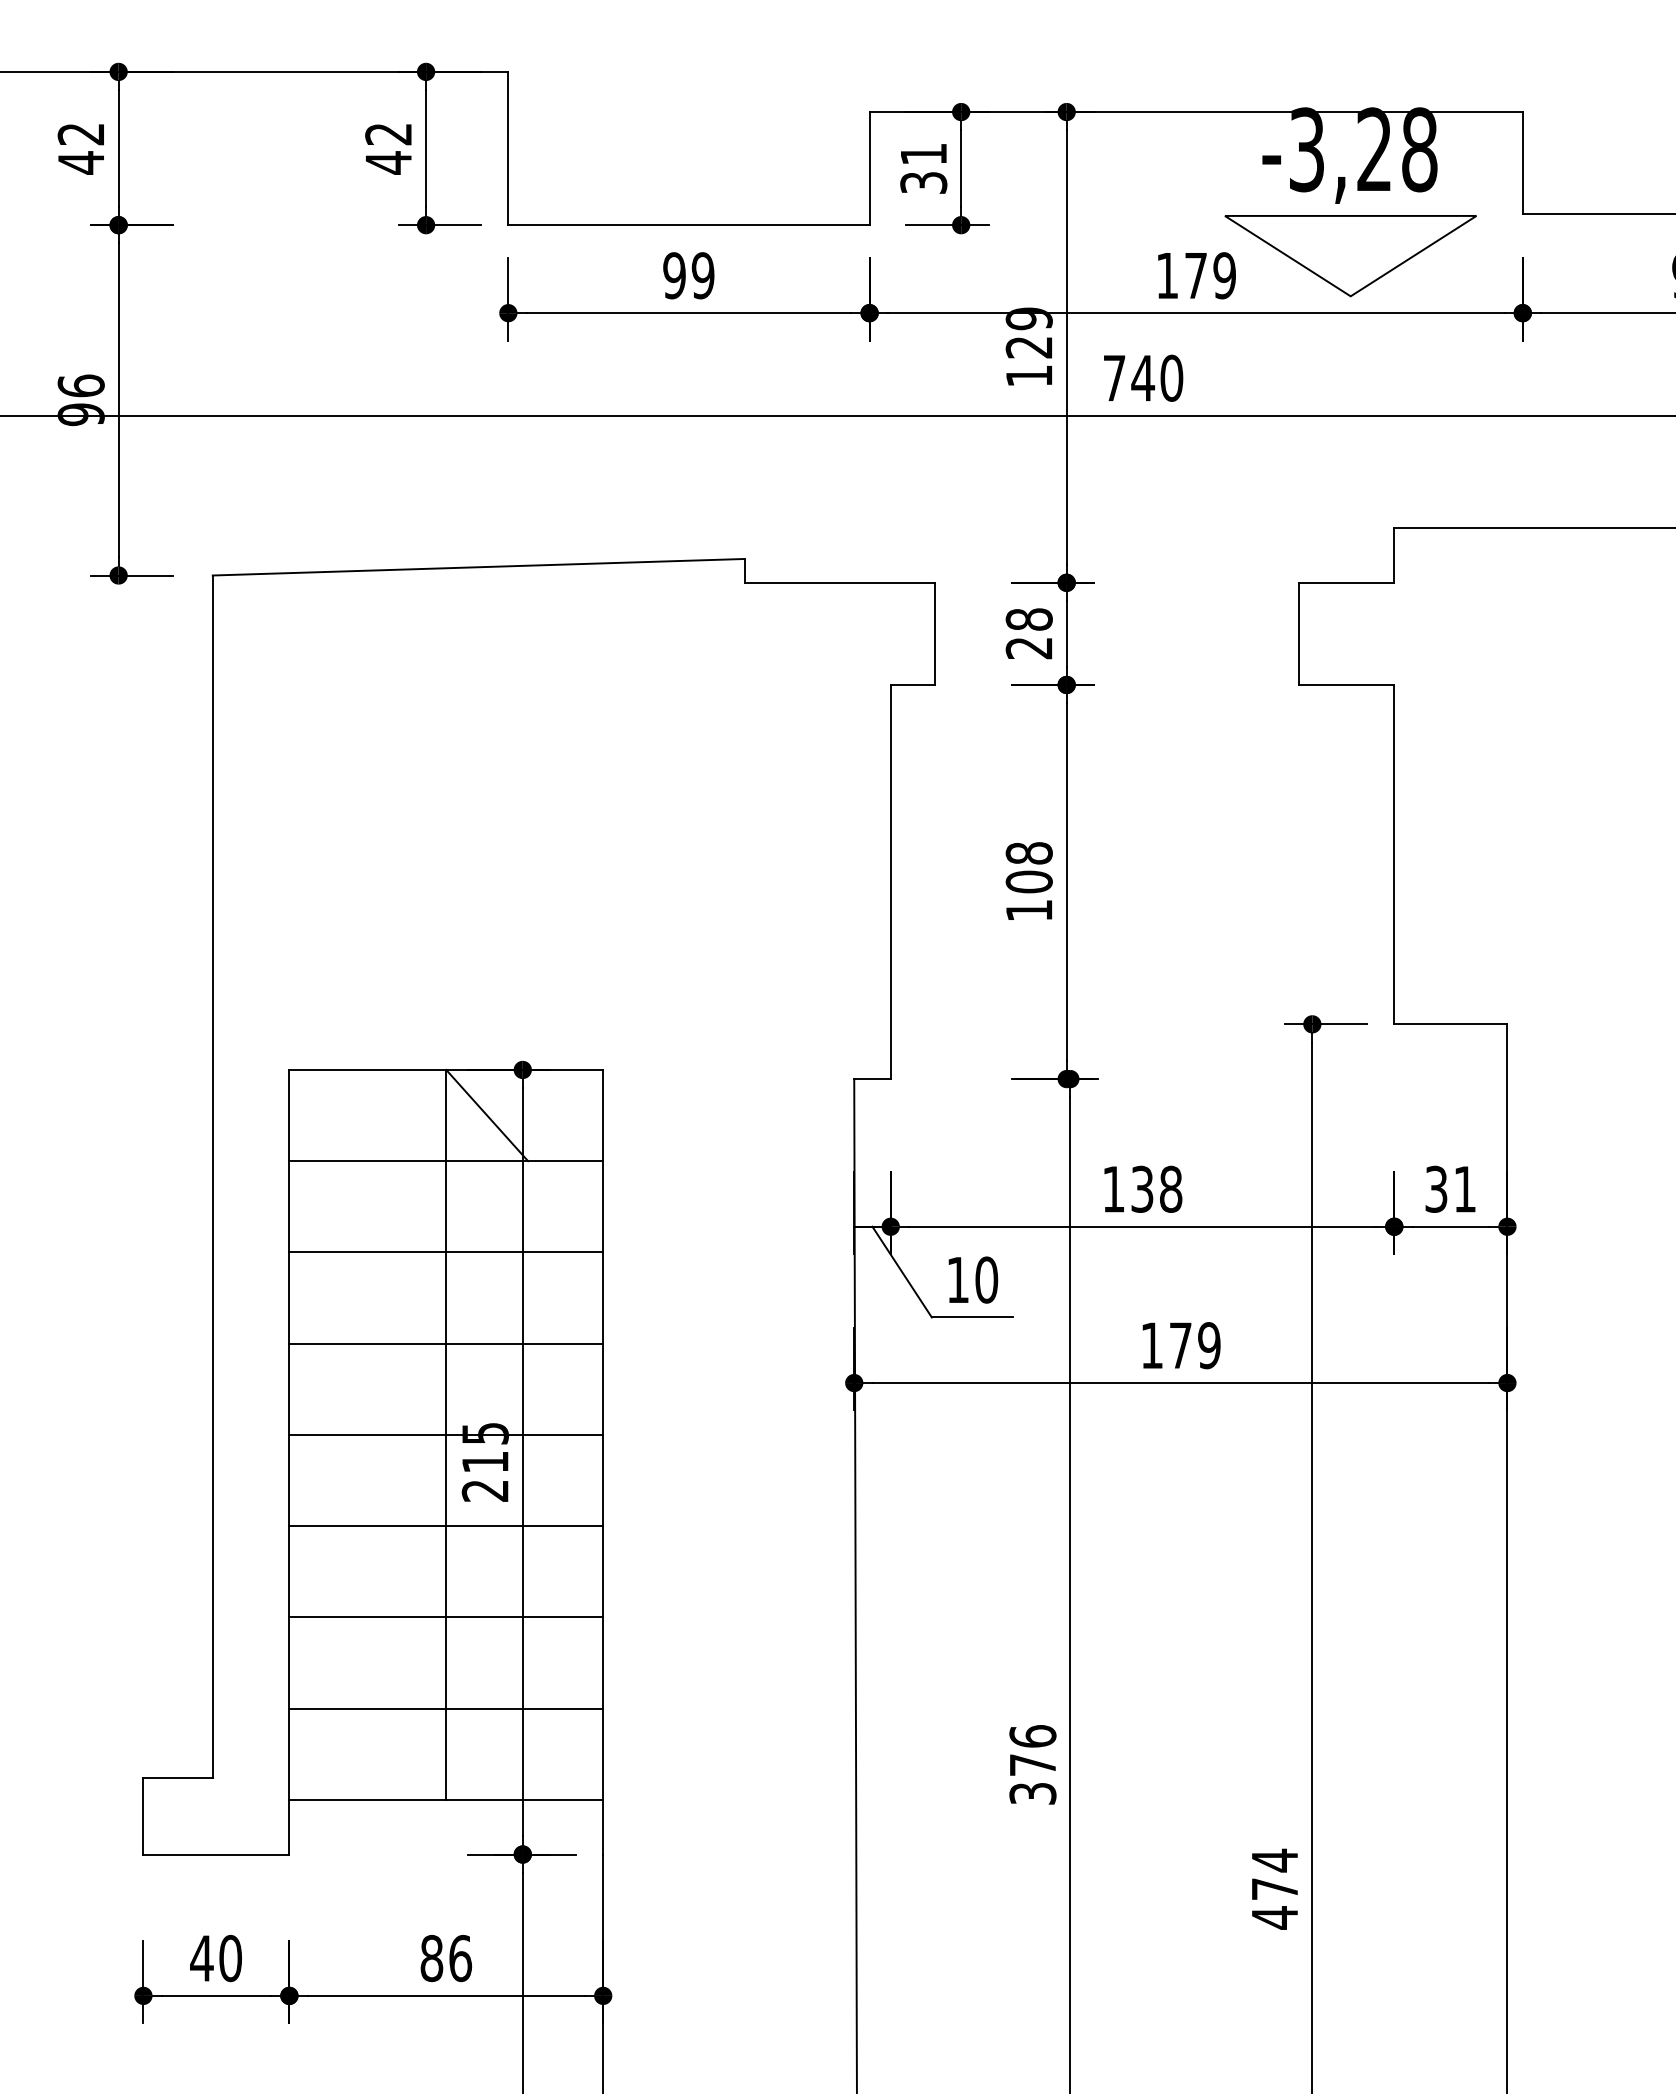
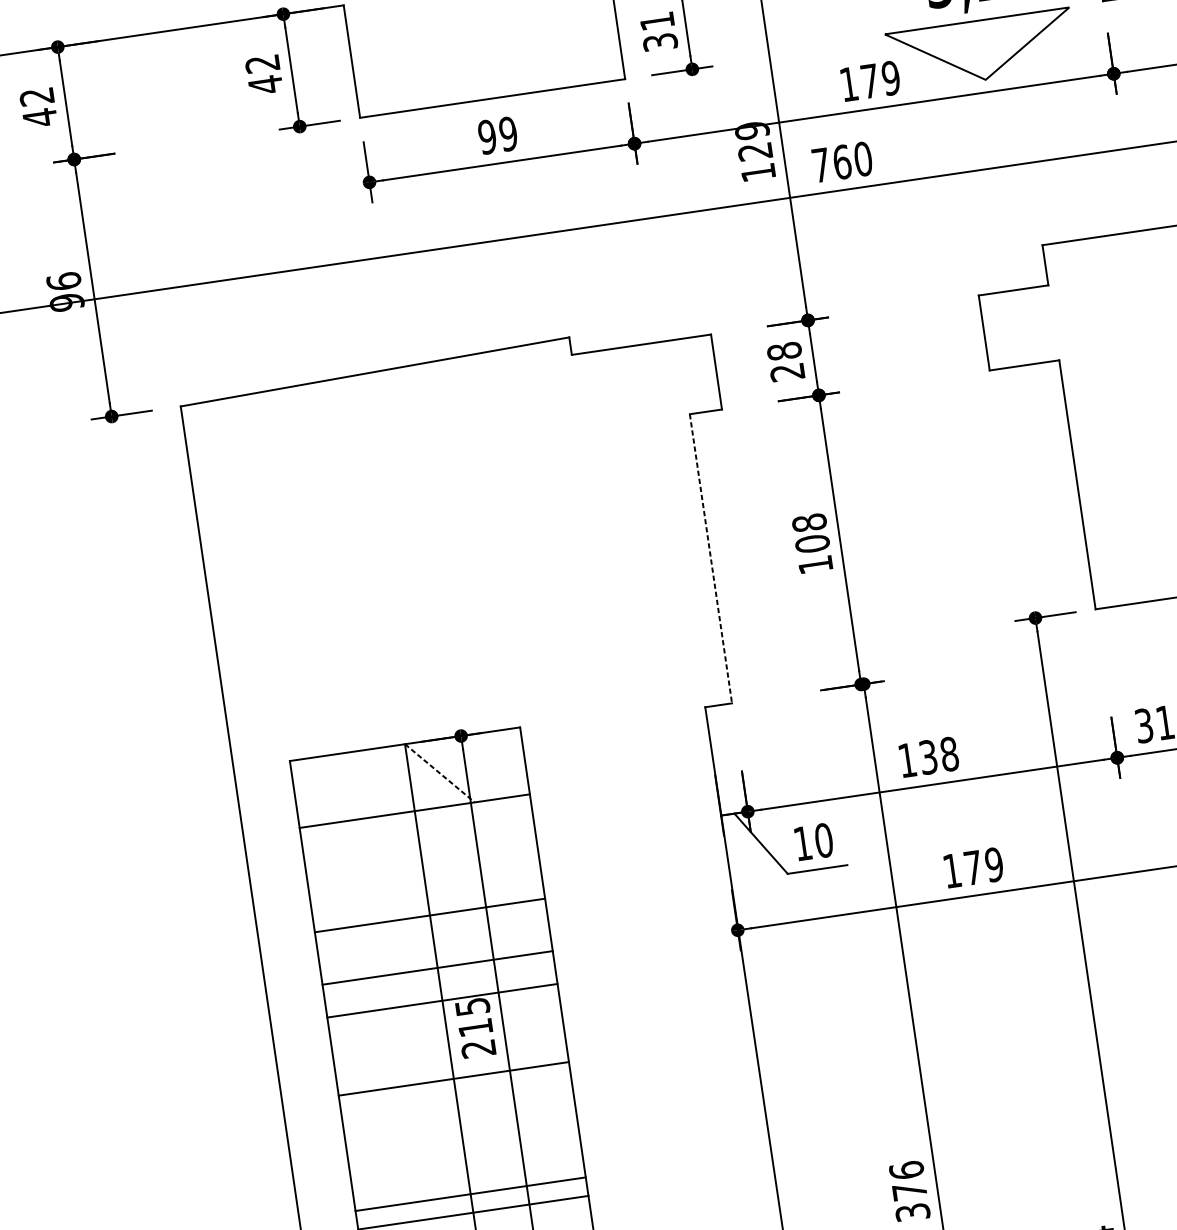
text: (1143, 377) -> (842, 161), 740 -> 760
line: (890, 882) -> (710, 559), solid -> dashed
line: (487, 1115) -> (440, 773), solid -> dashed
line: (446, 1252) -> (430, 915), moved
line: (446, 1343) -> (442, 1000), moved
line: (446, 1434) -> (437, 967), moved
line: (446, 1617) -> (470, 1194), moved

